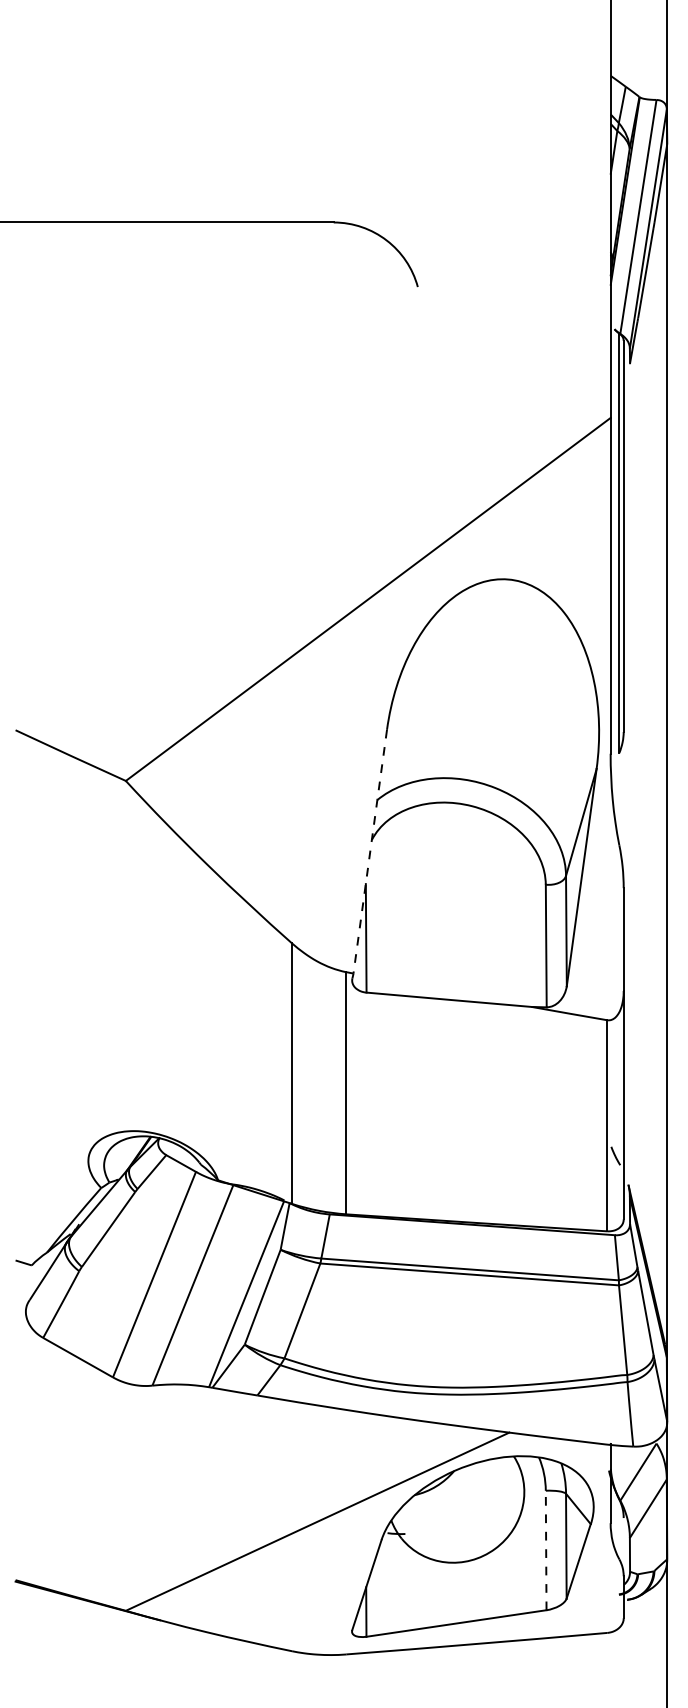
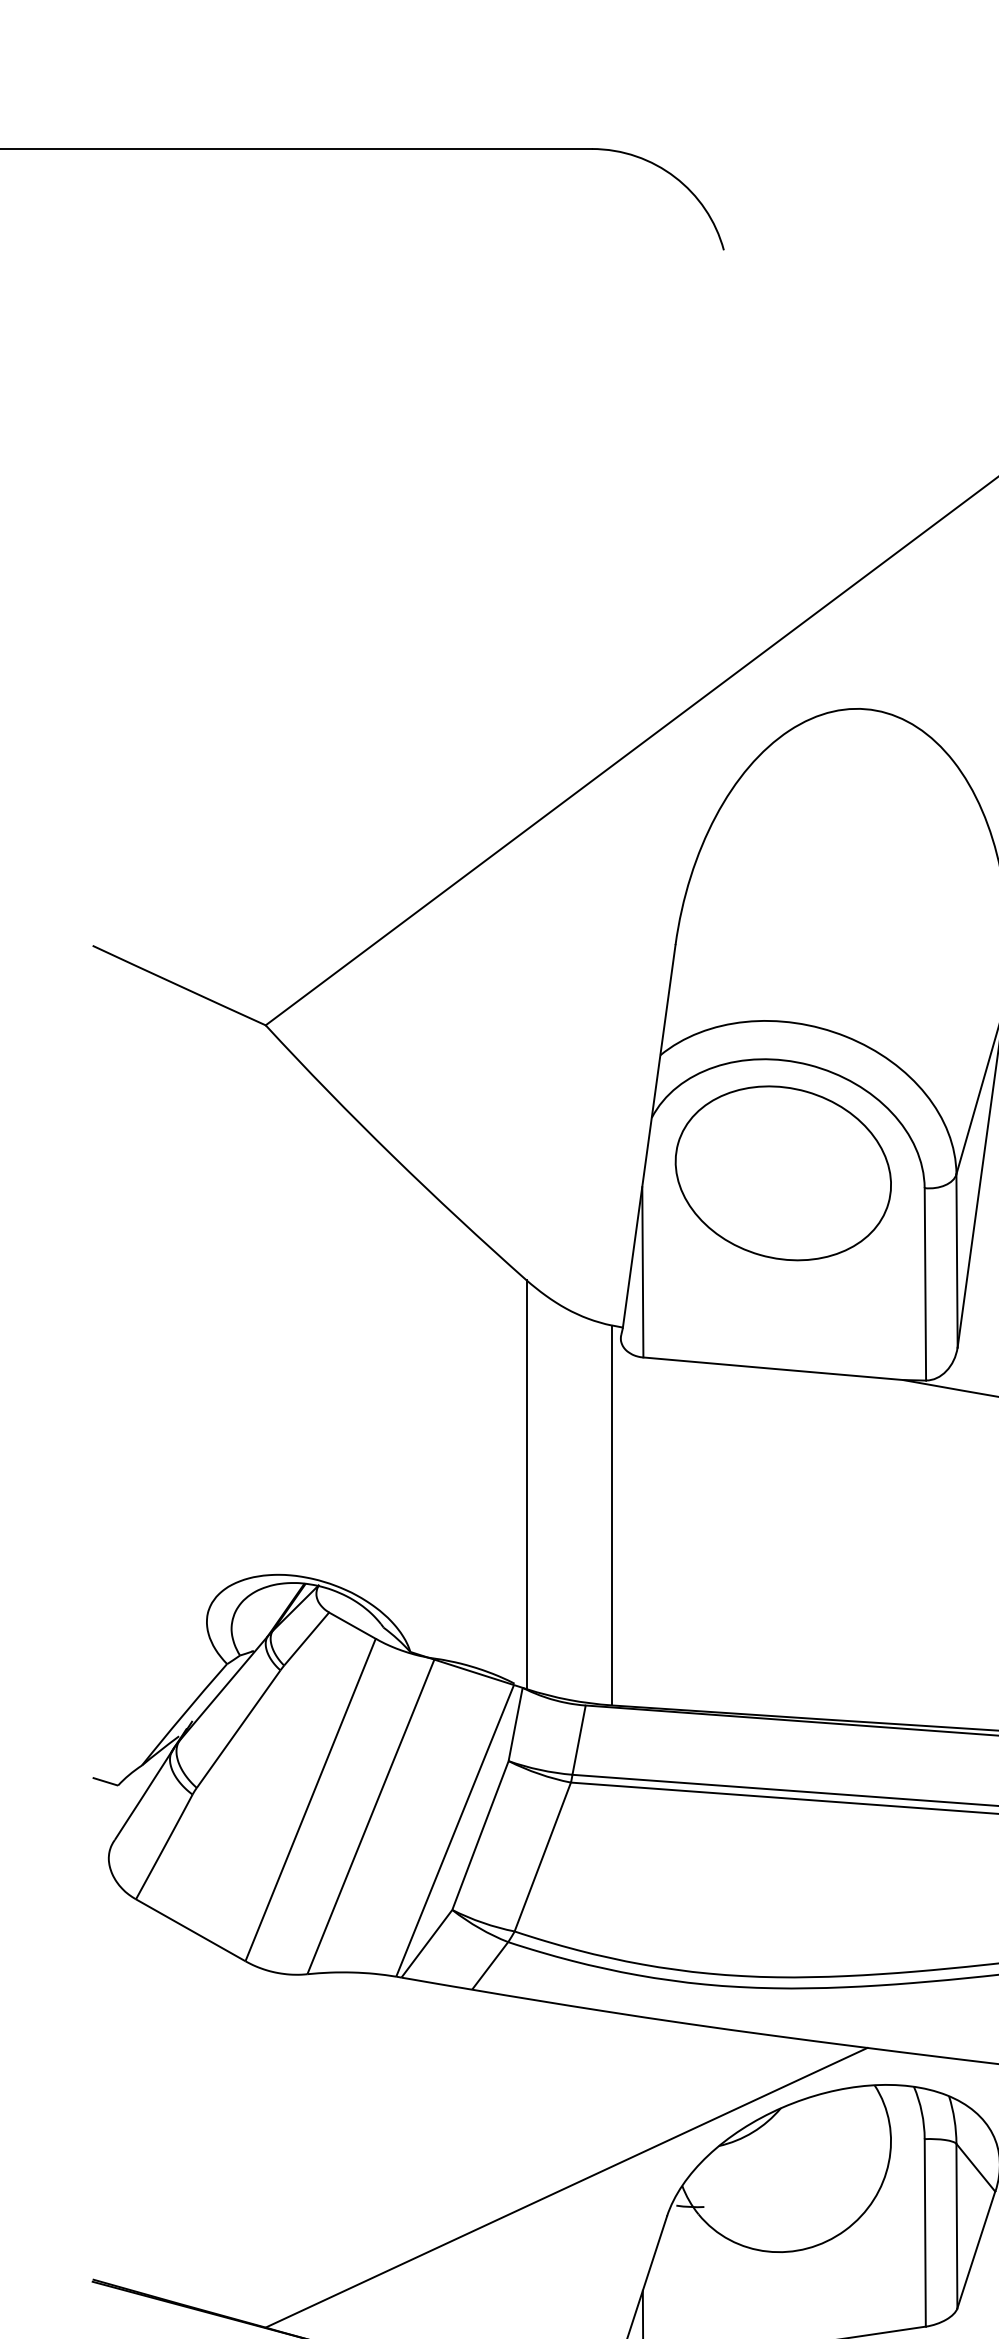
line: (370, 852) -> (649, 1137), dashed -> solid
part: (455, 875) -> (782, 1173), added
line: (546, 1550) -> (925, 2232), dashed -> solid

